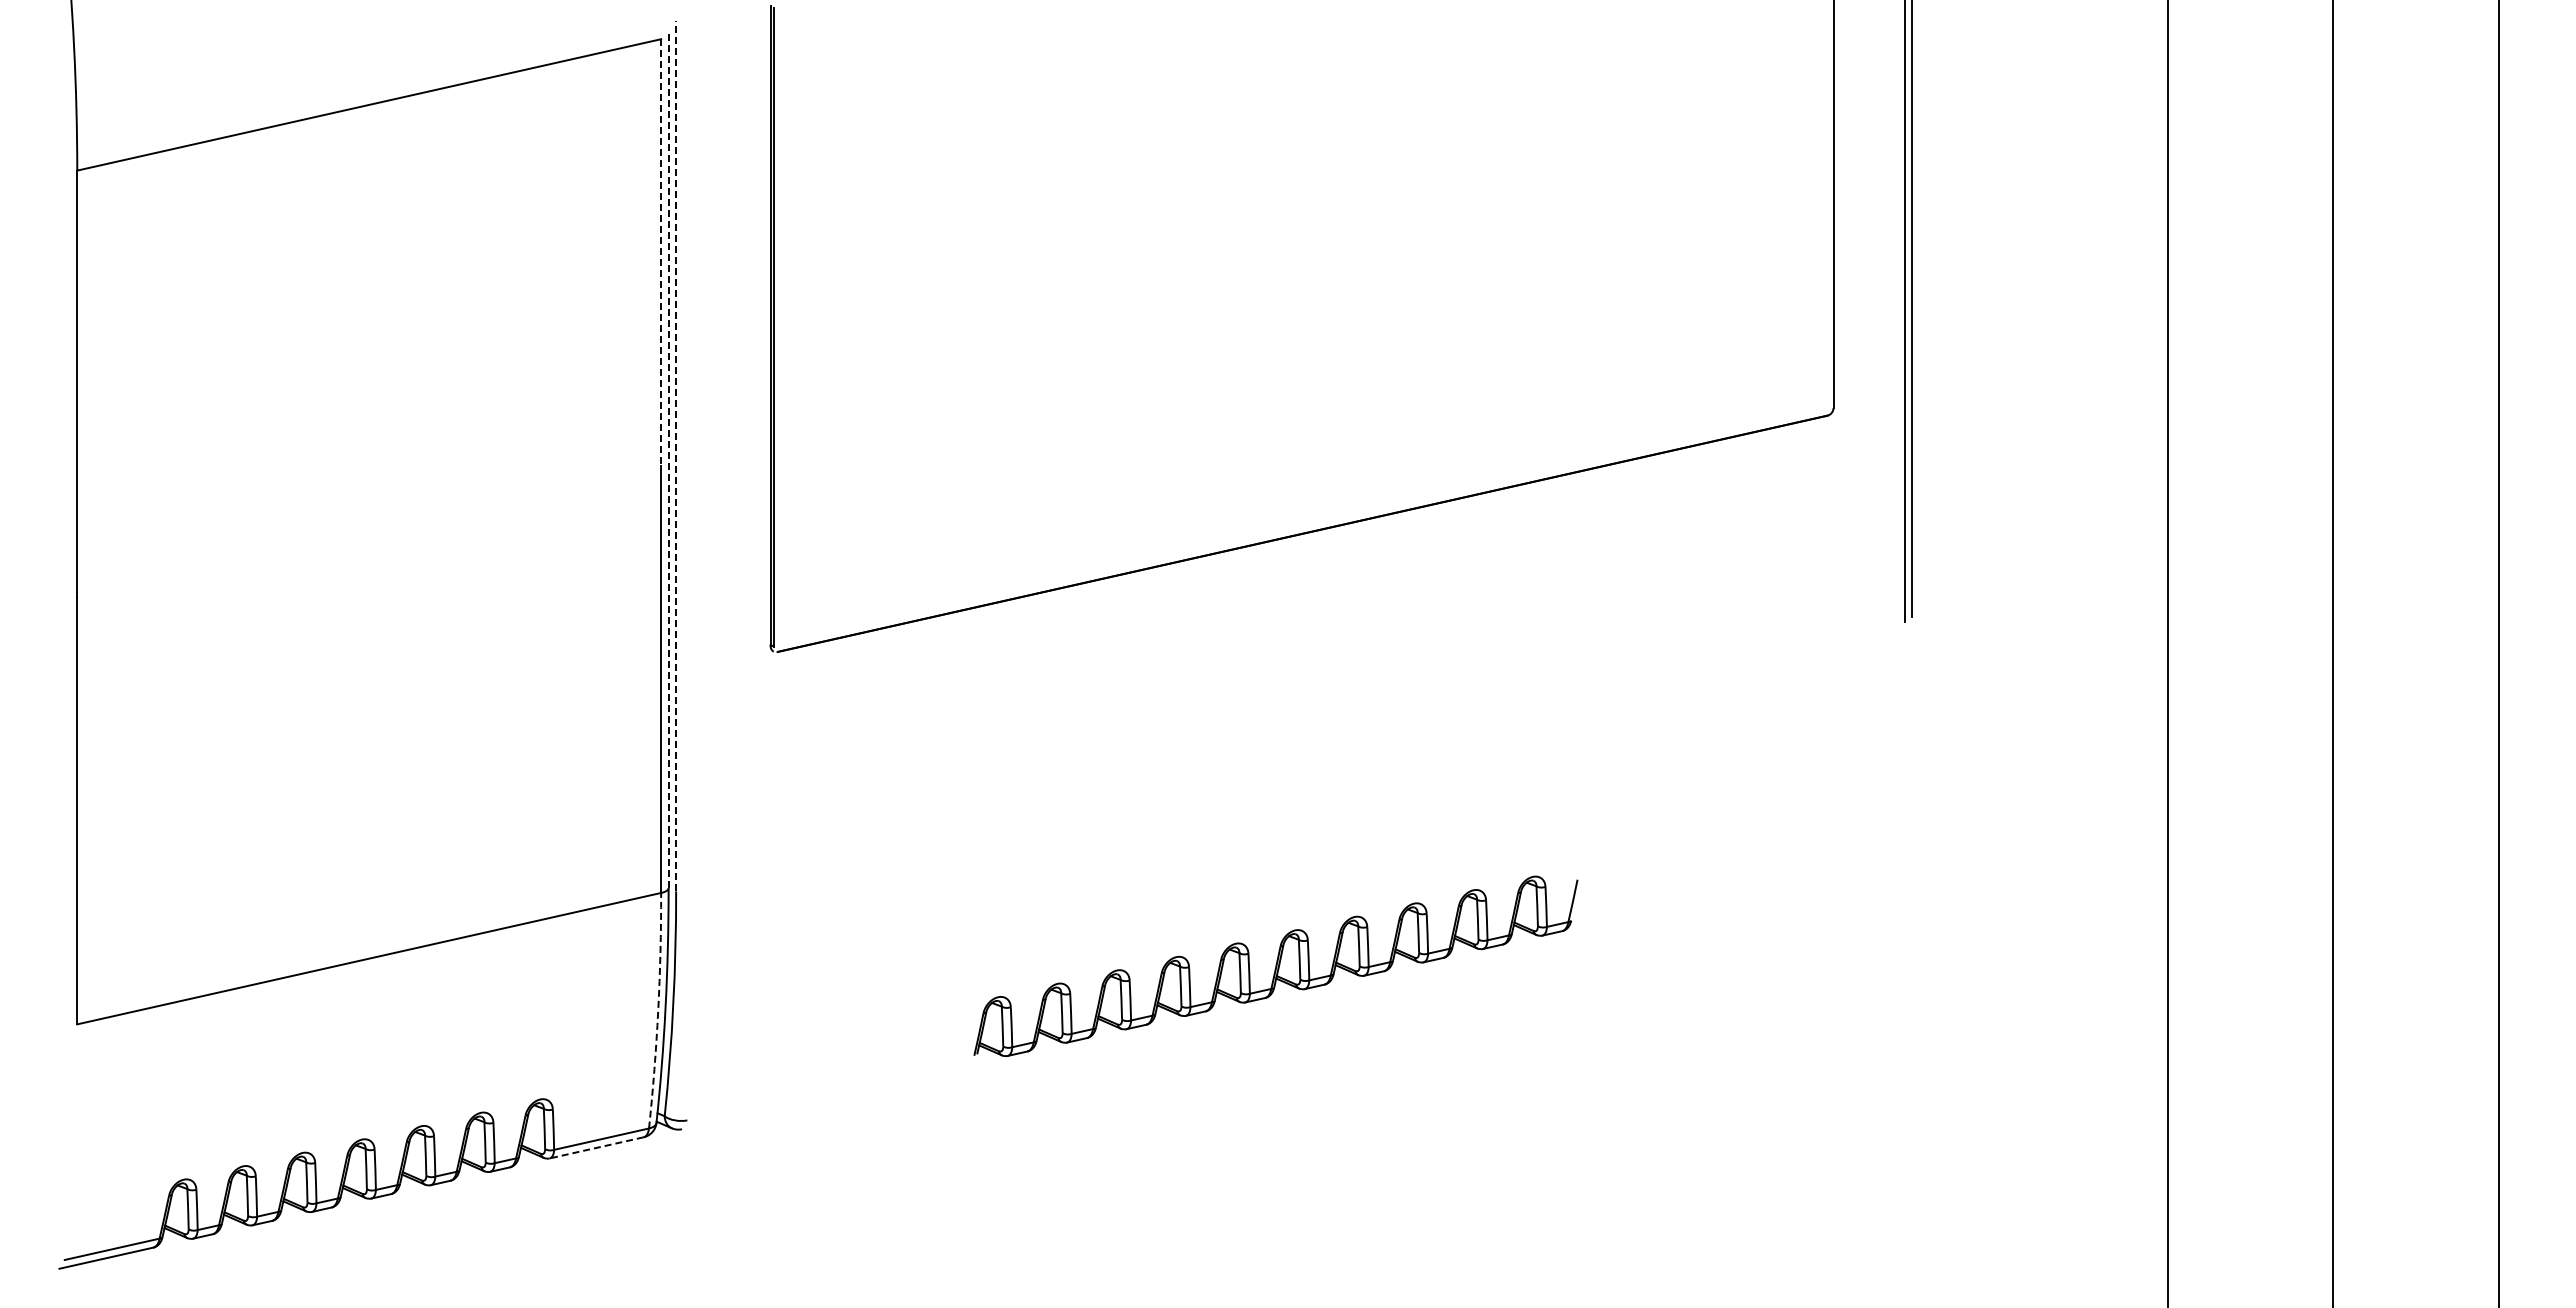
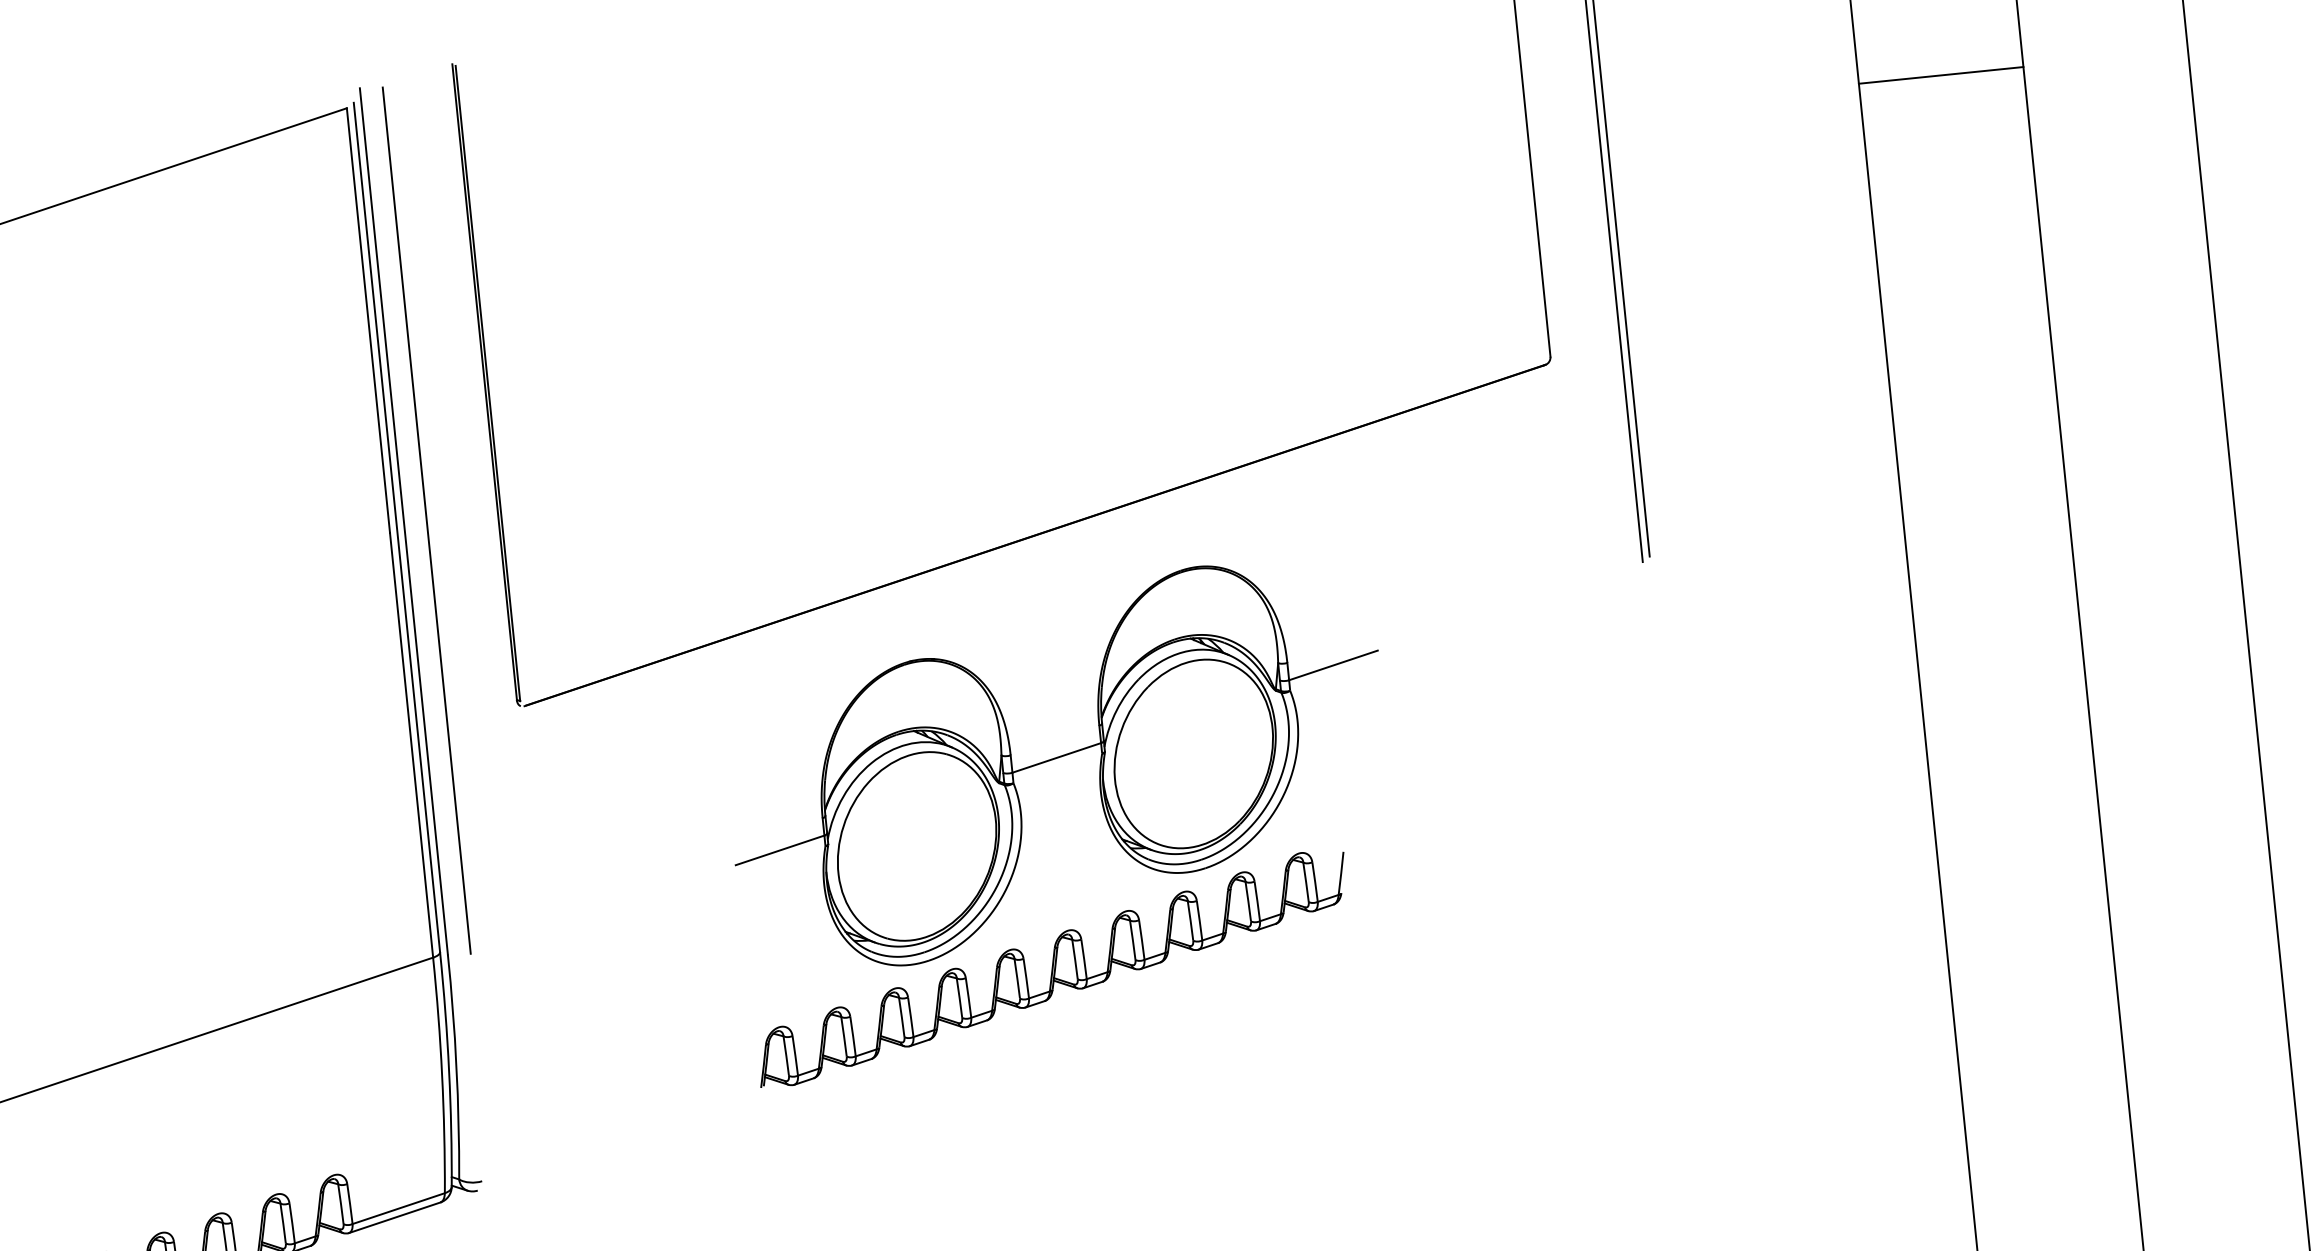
line: (2250, 167) -> (1941, 75), added
line: (661, 253) -> (368, 321), dashed -> solid
line: (676, 455) -> (404, 520), dashed -> solid
line: (698, 457) -> (426, 520), added
line: (668, 461) -> (396, 527), dashed -> solid
part: (1301, 764) -> (1057, 765), added
arc: (658, 1010) -> (442, 1074), dashed -> solid
line: (596, 1147) -> (394, 1217), dashed -> solid

